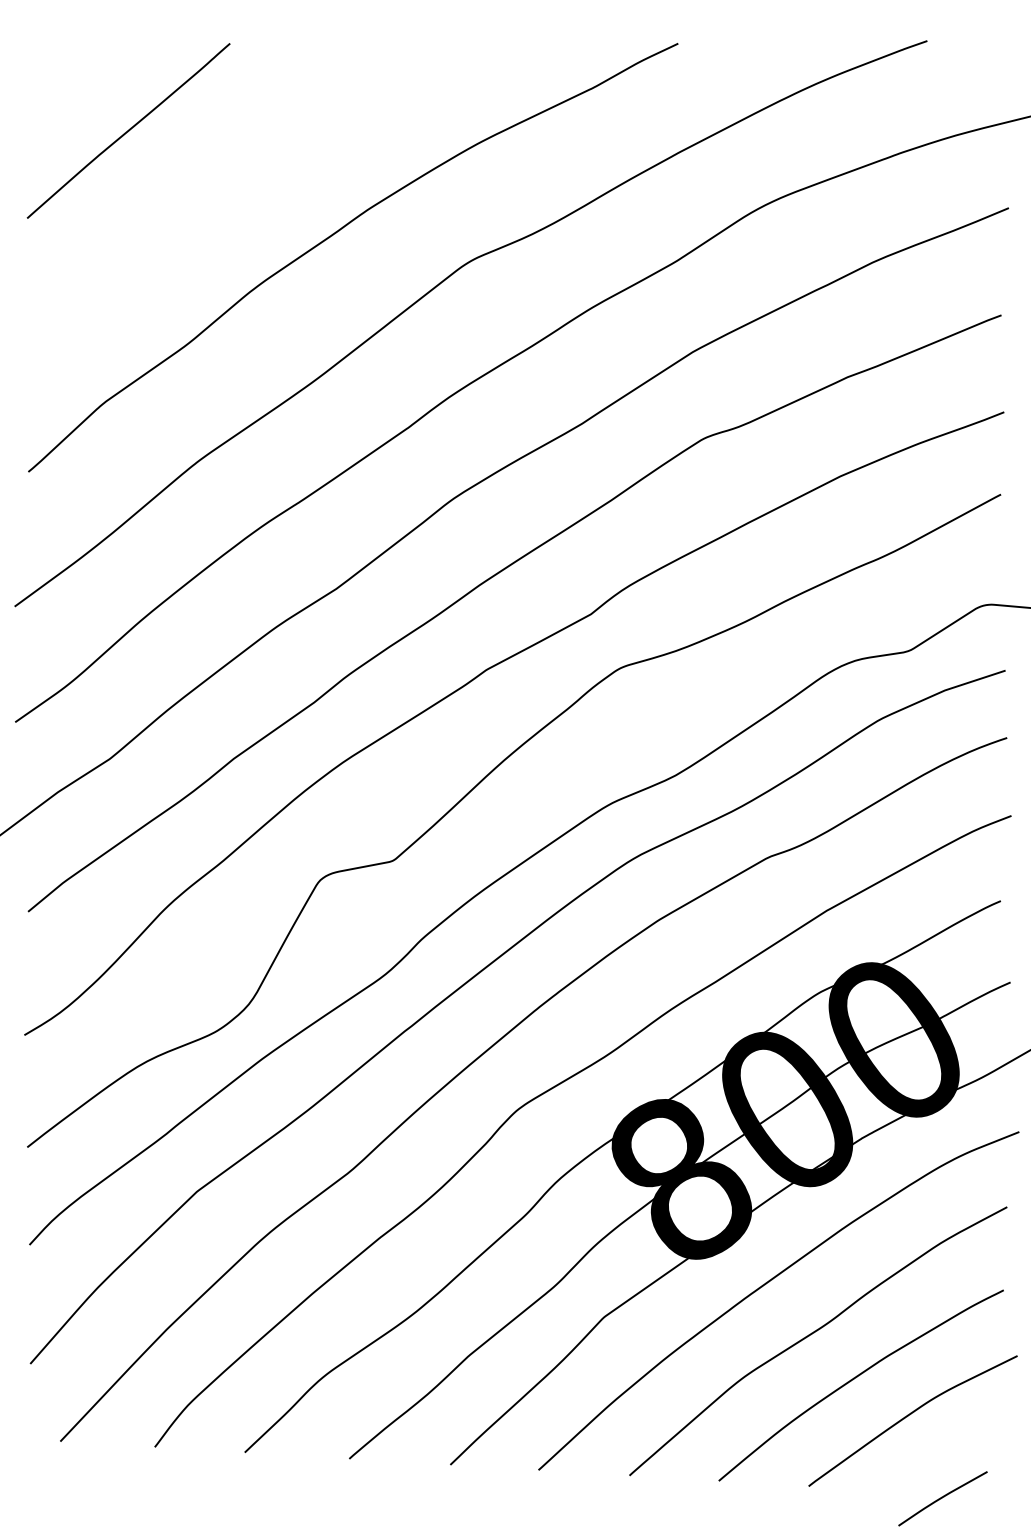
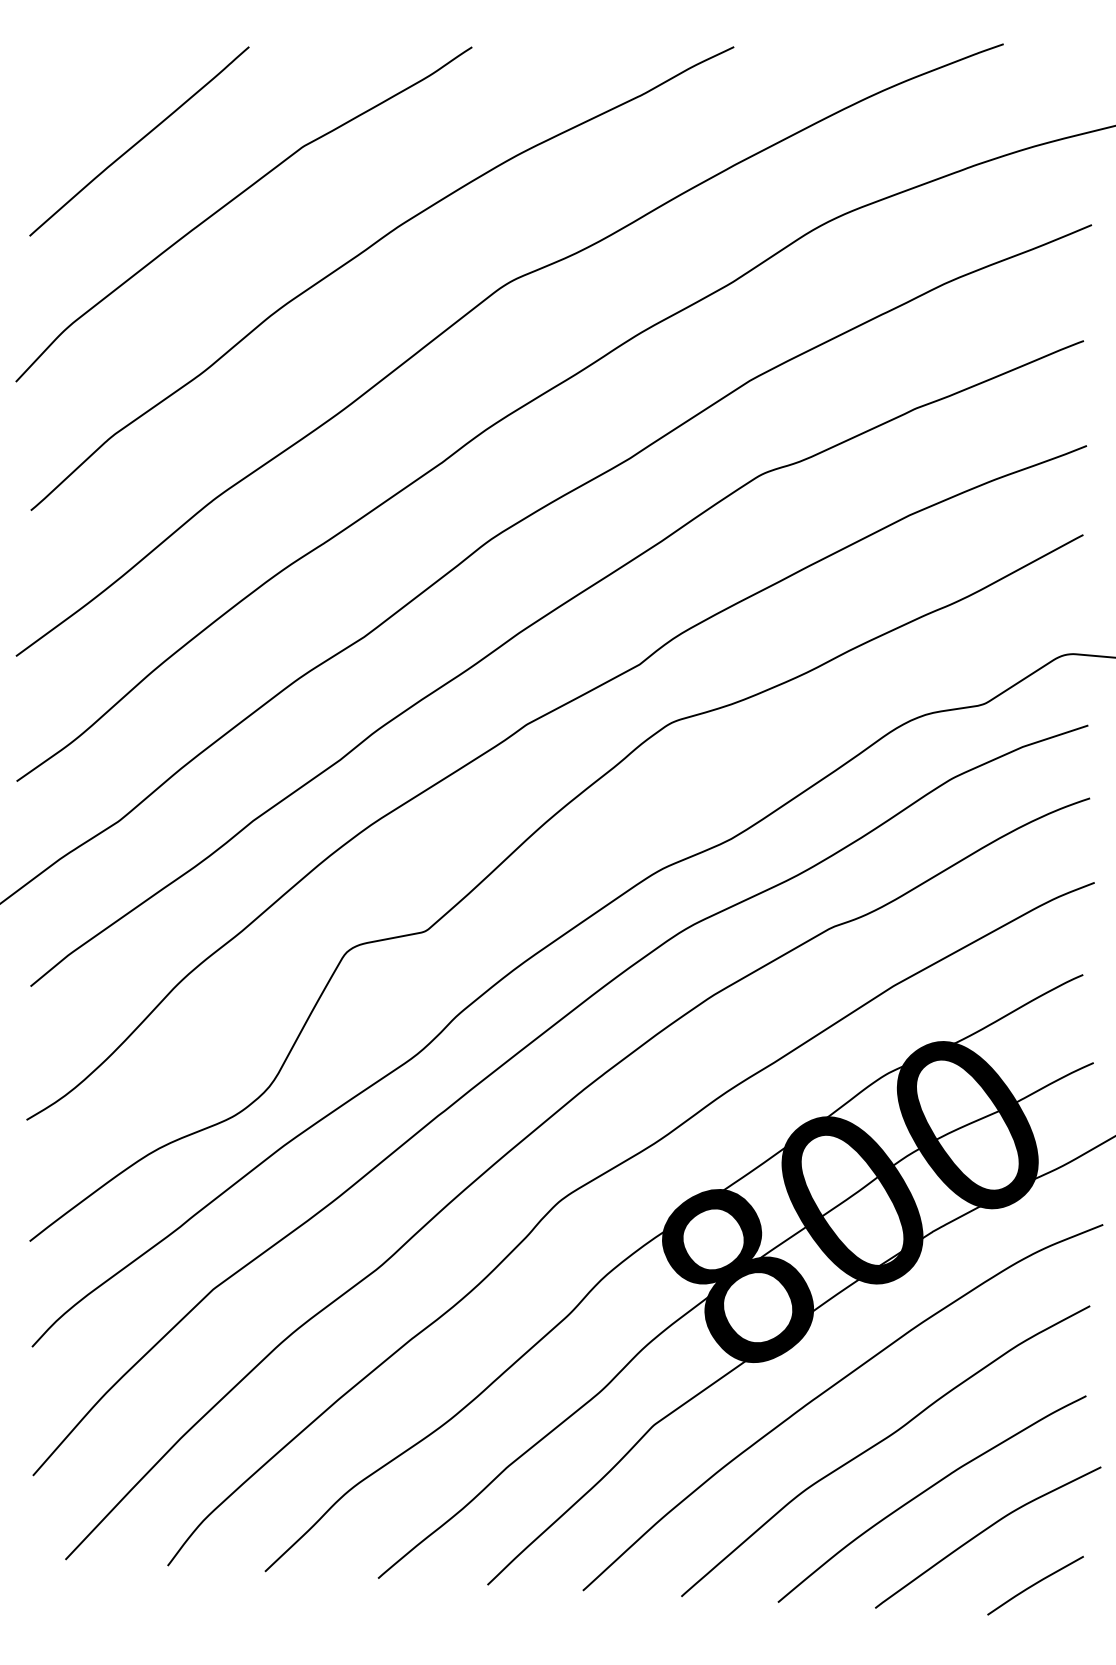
curve: (214, 186) -> (232, 201), added
curve: (942, 1497) -> (1035, 1584), moved

